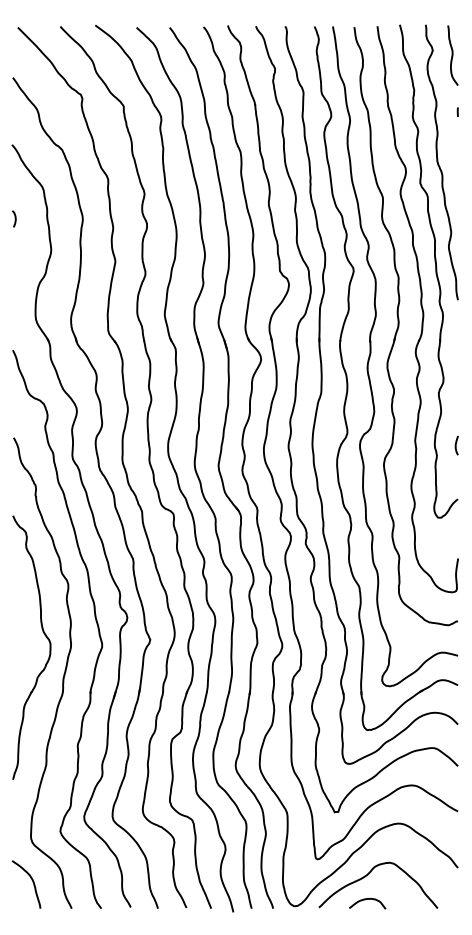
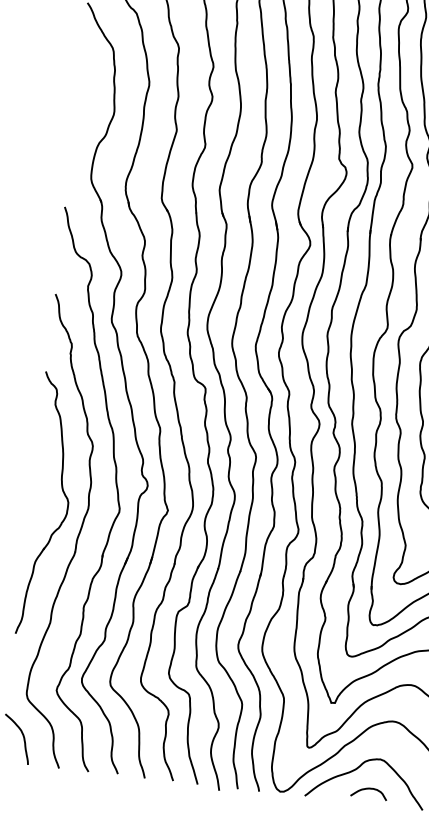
curve: (14, 218) -> (81, 76), removed
curve: (365, 900) -> (367, 789), moved

